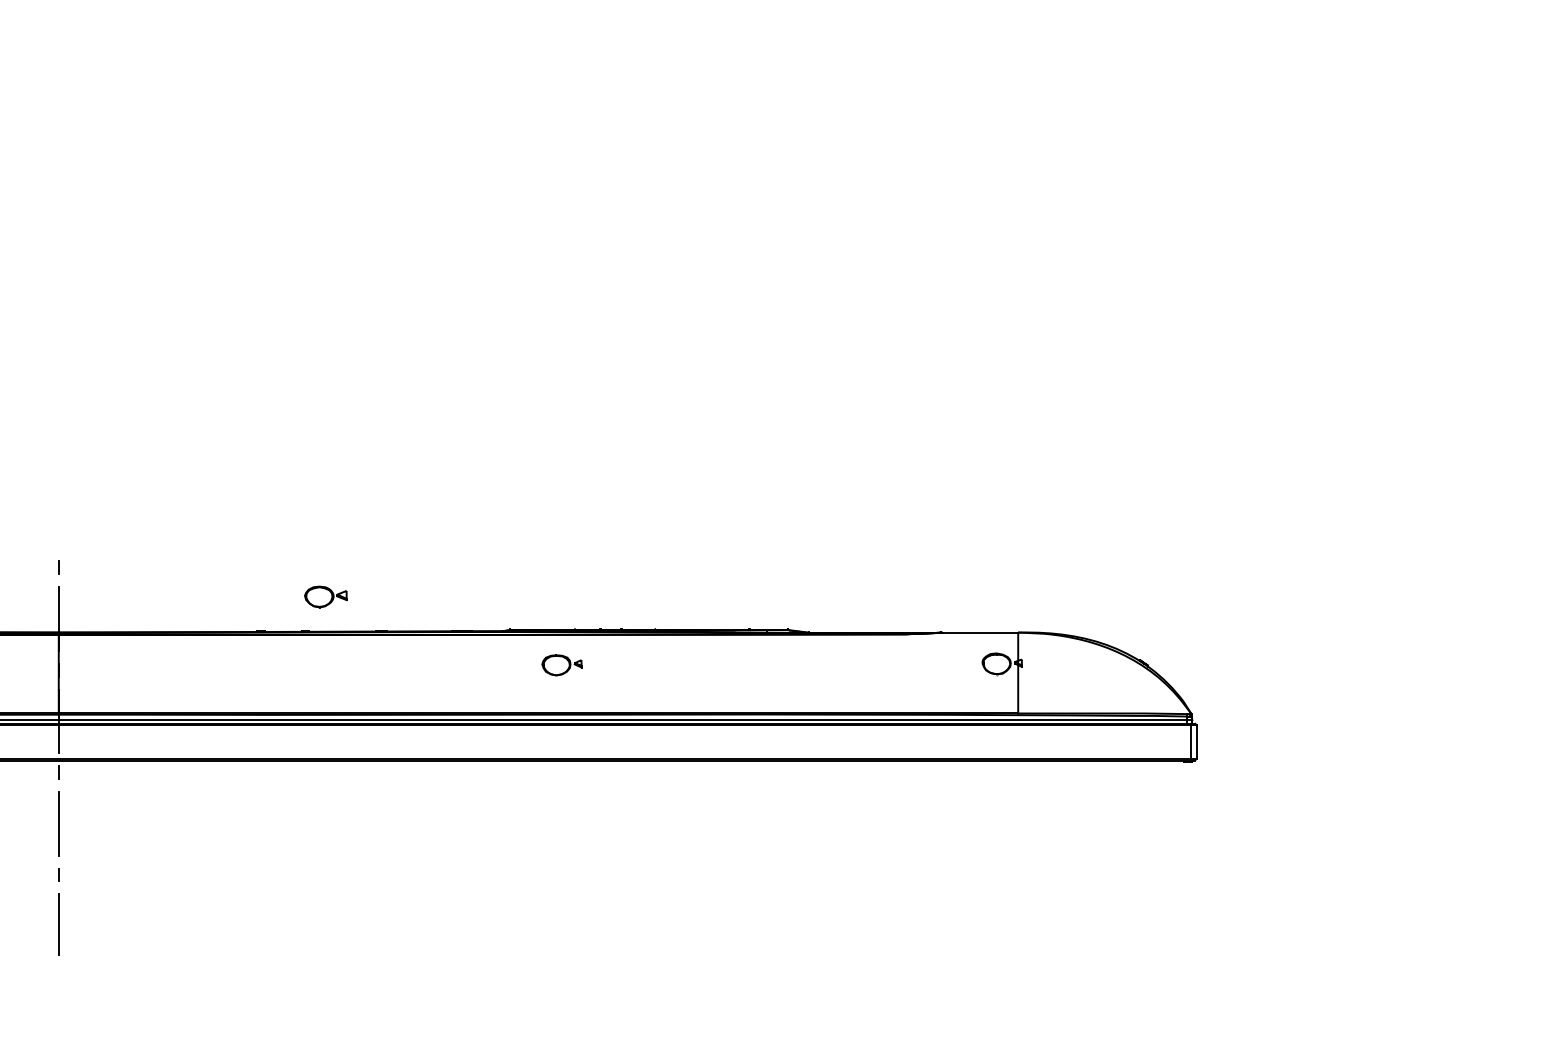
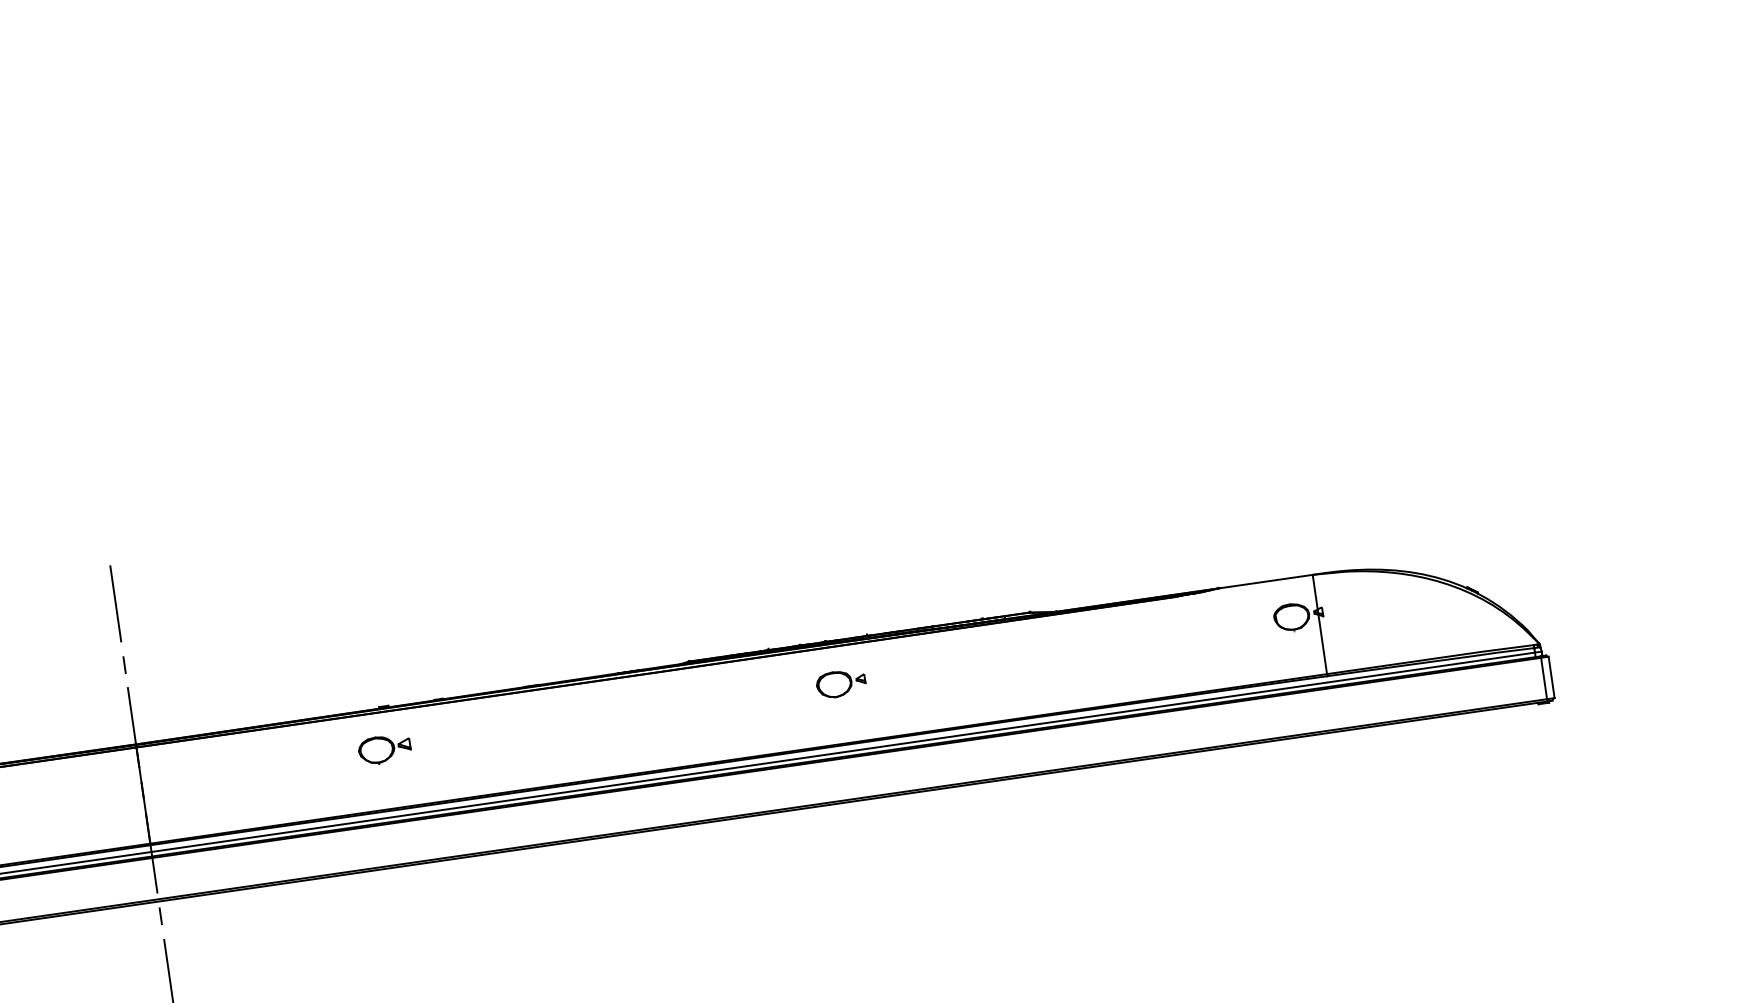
line: (58, 517) -> (115, 603), added
part: (325, 596) -> (384, 748), moved
part: (561, 665) -> (840, 684), moved

